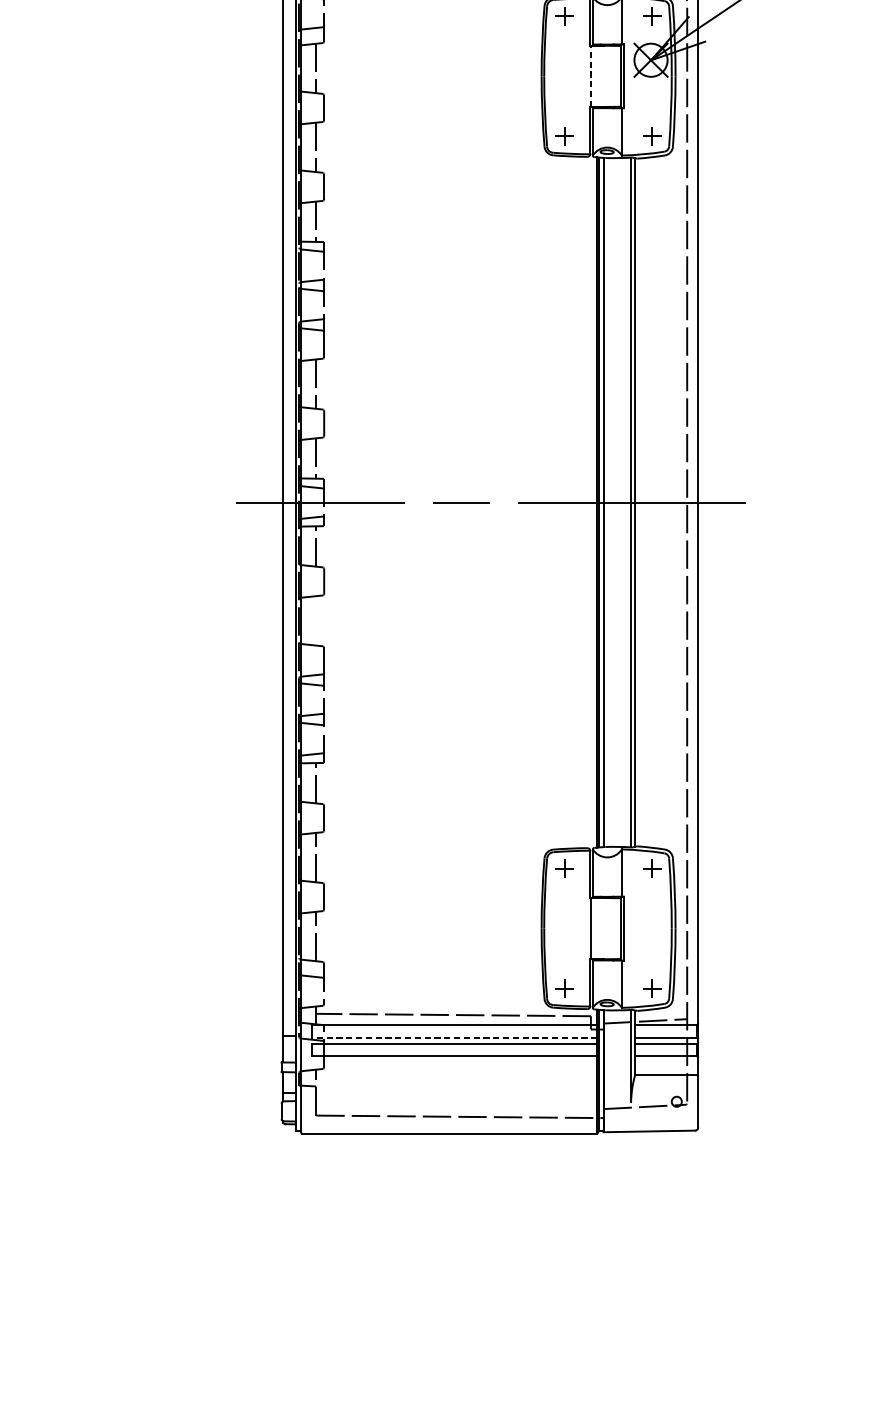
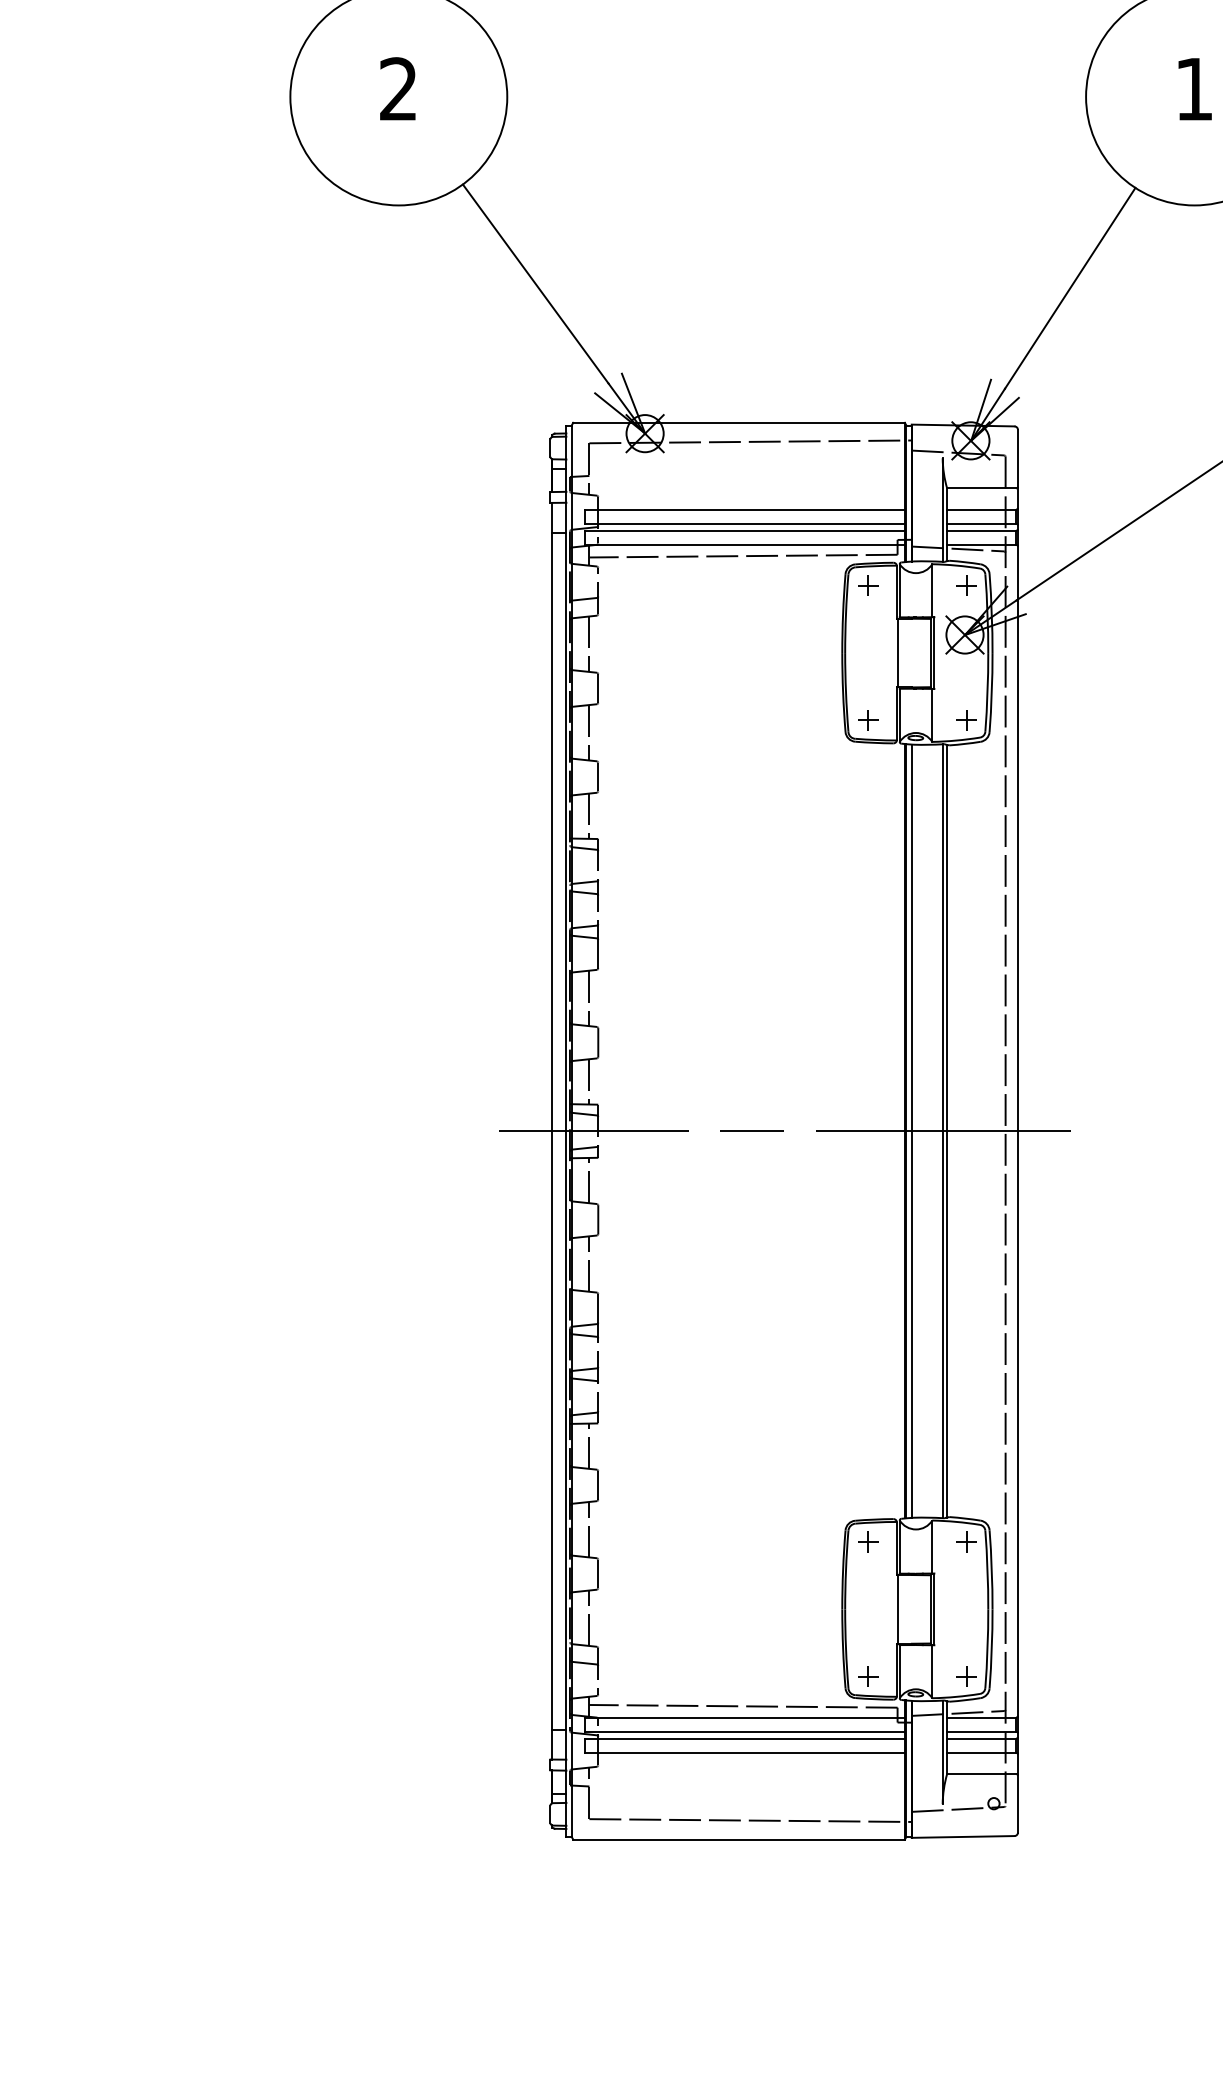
line: (591, 75) -> (898, 652), dashed -> solid
line: (316, 620) -> (589, 1263), added
line: (454, 1037) -> (744, 1731), dashed -> solid

